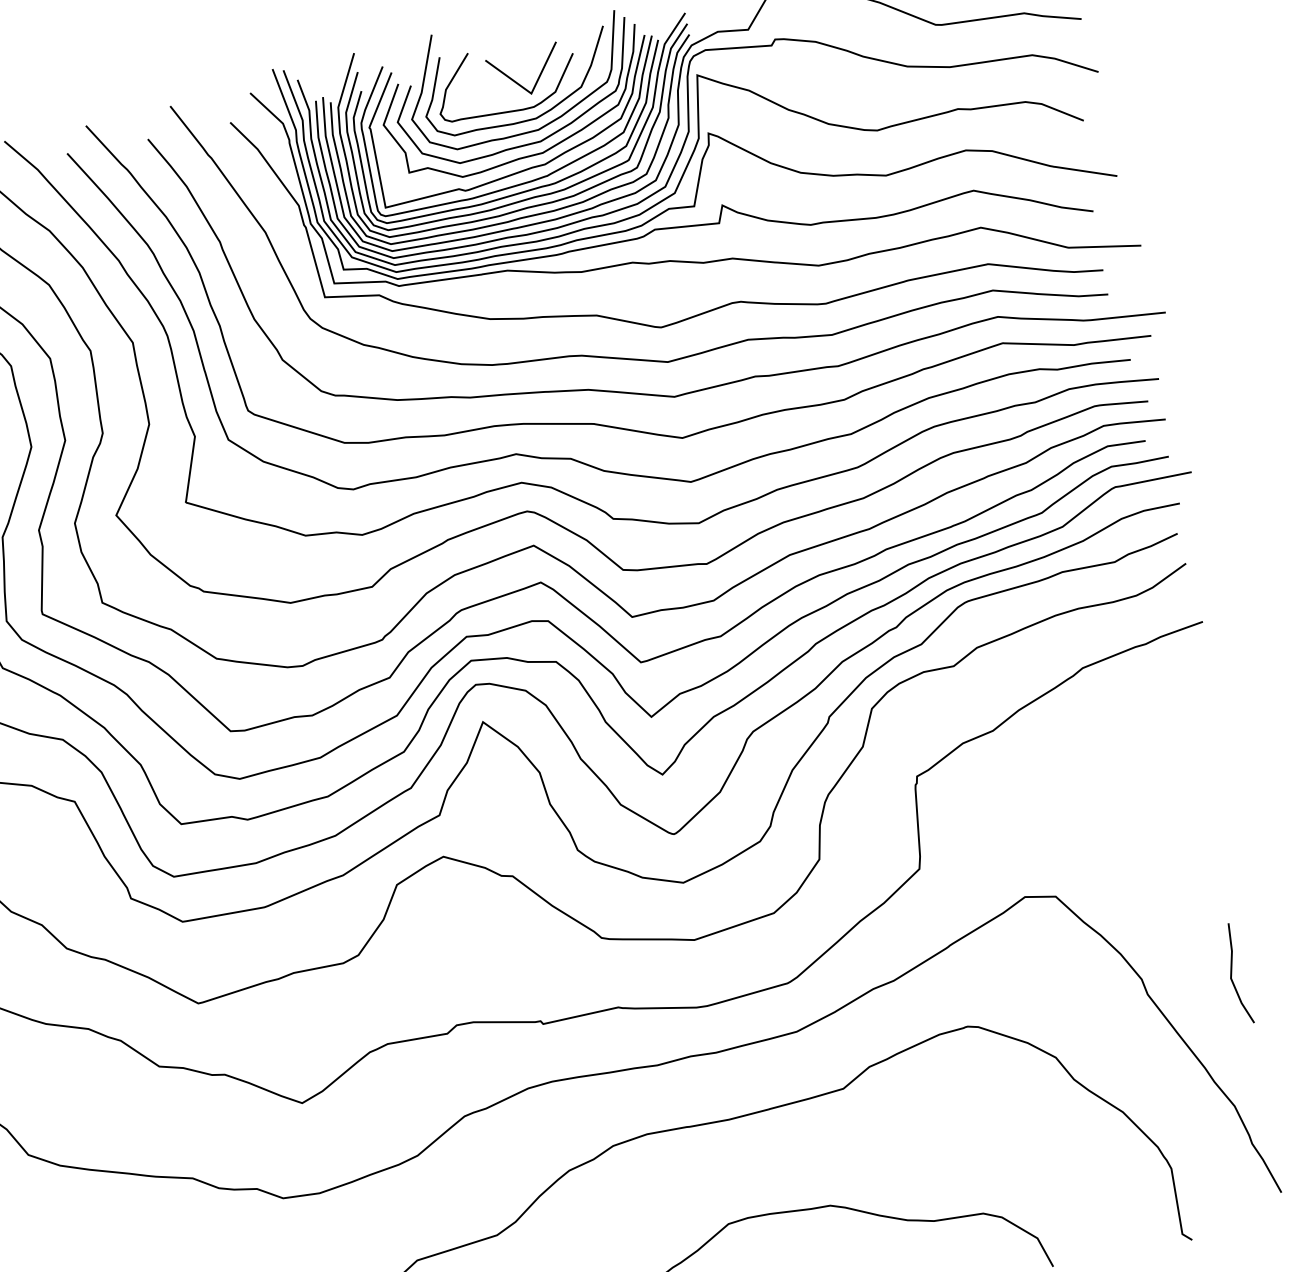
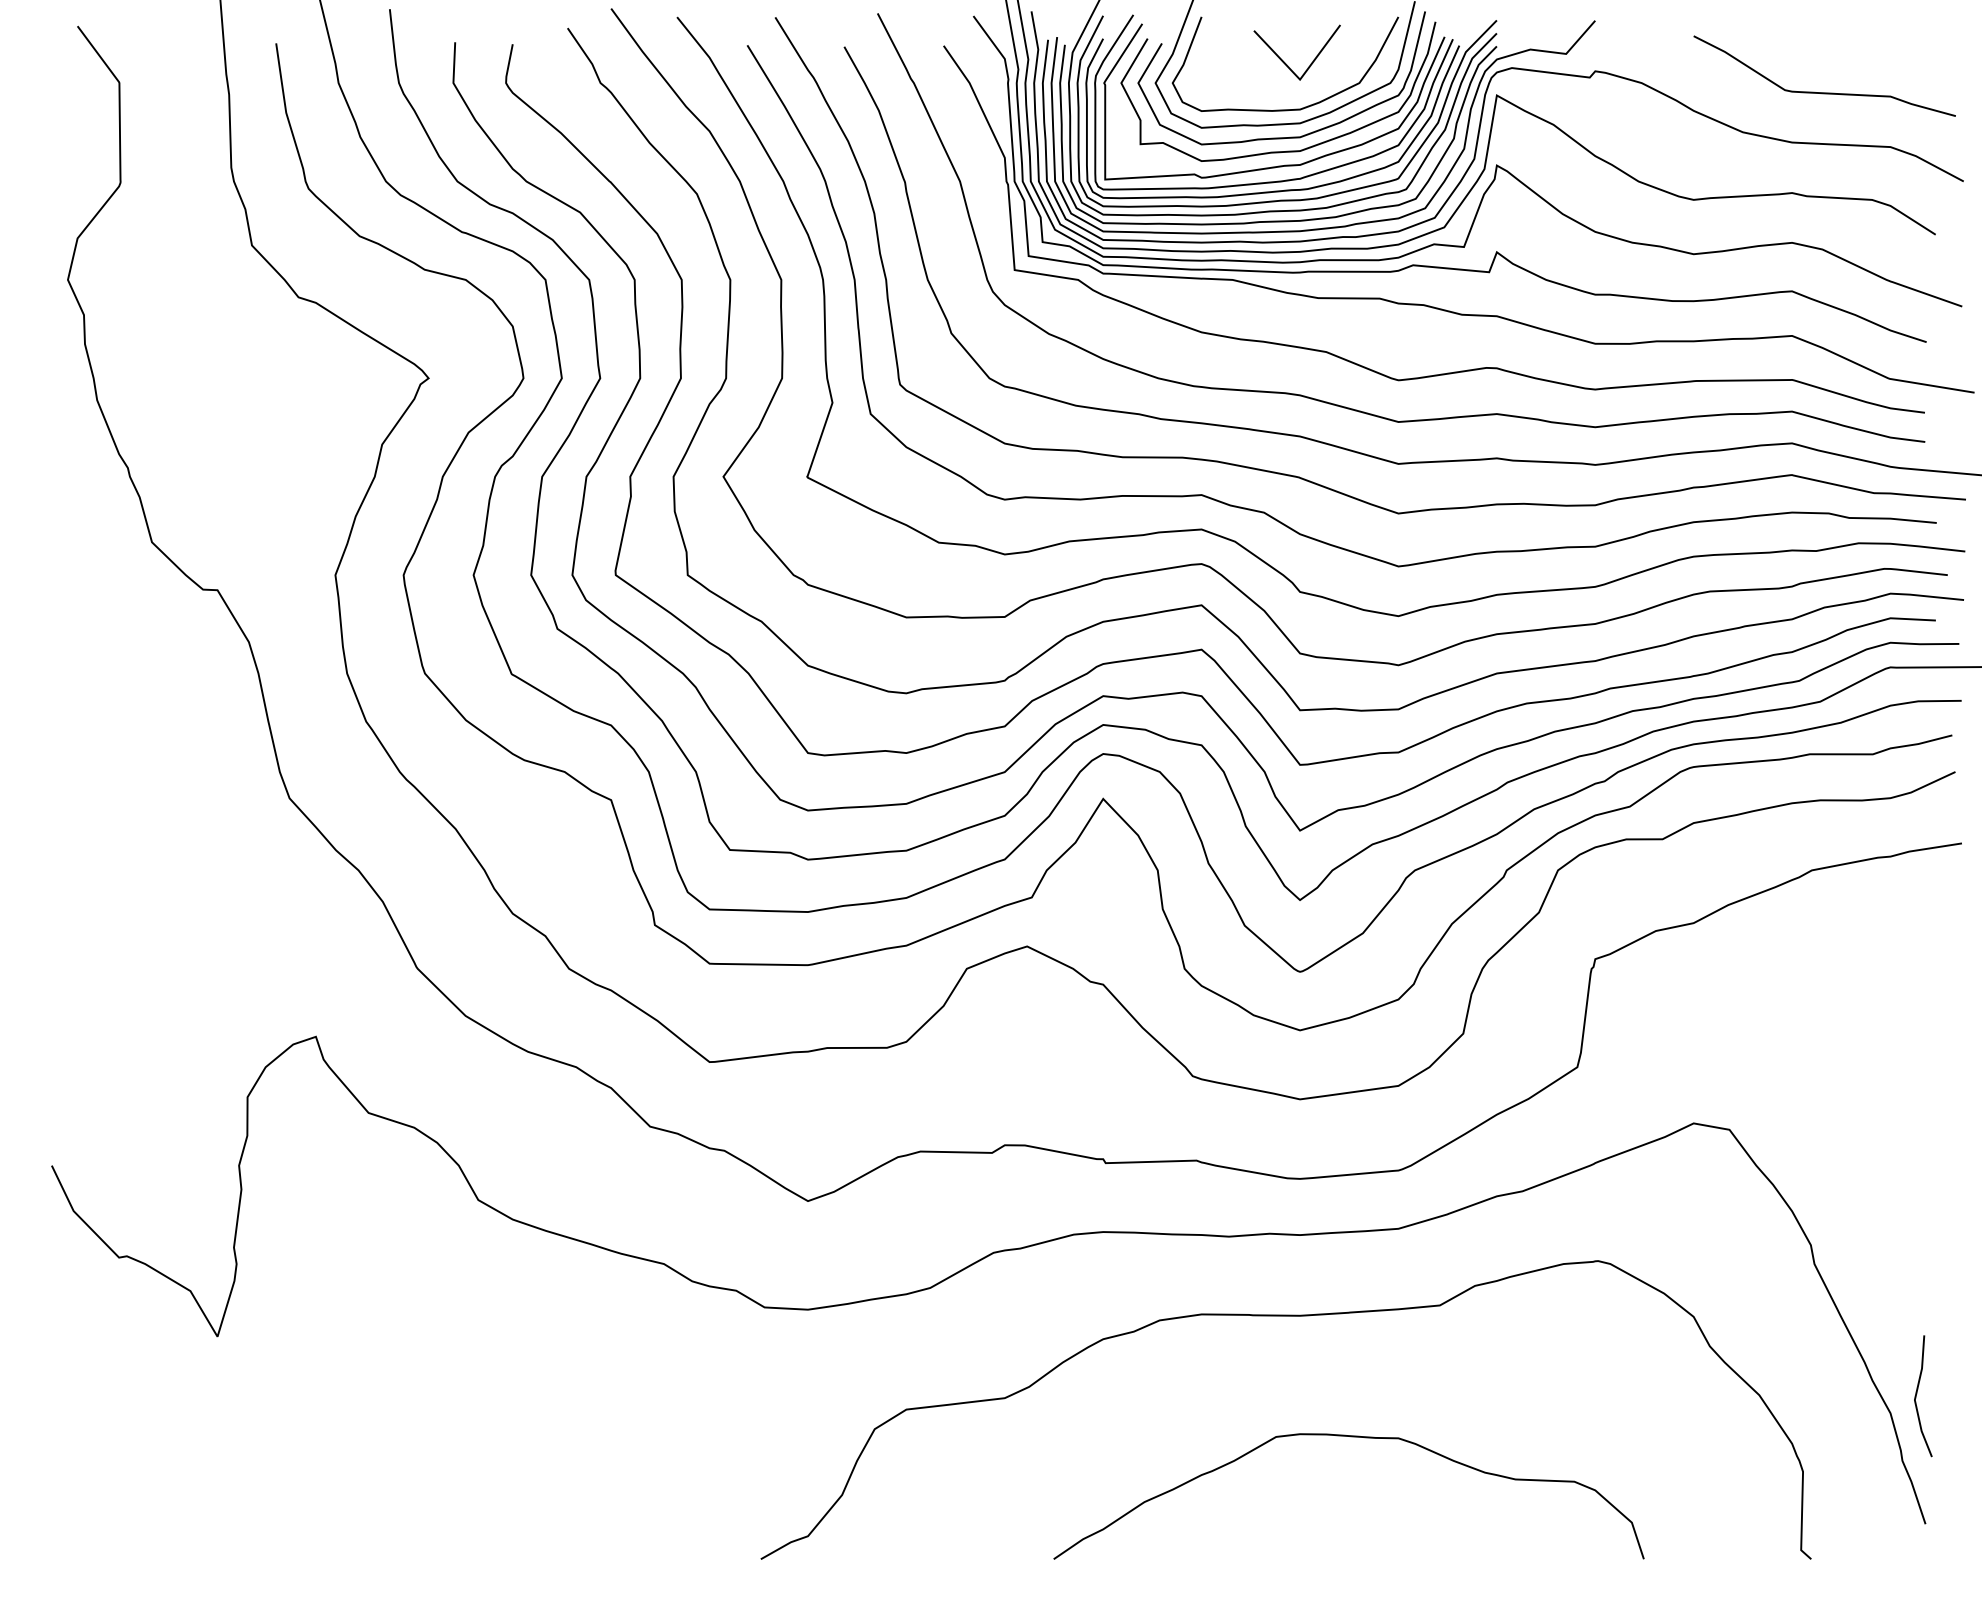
curve: (509, 110) -> (1270, 94), removed
line: (1232, 972) -> (1917, 1393), moved

